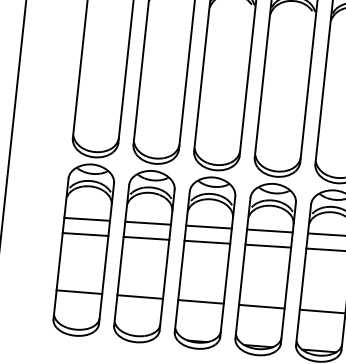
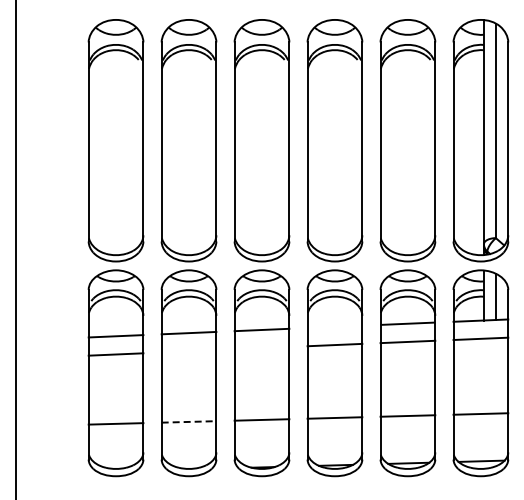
line: (269, 230) -> (334, 326), removed
line: (146, 238) -> (188, 351), removed
line: (206, 242) -> (261, 348), removed
line: (140, 296) -> (189, 421), solid -> dashed

